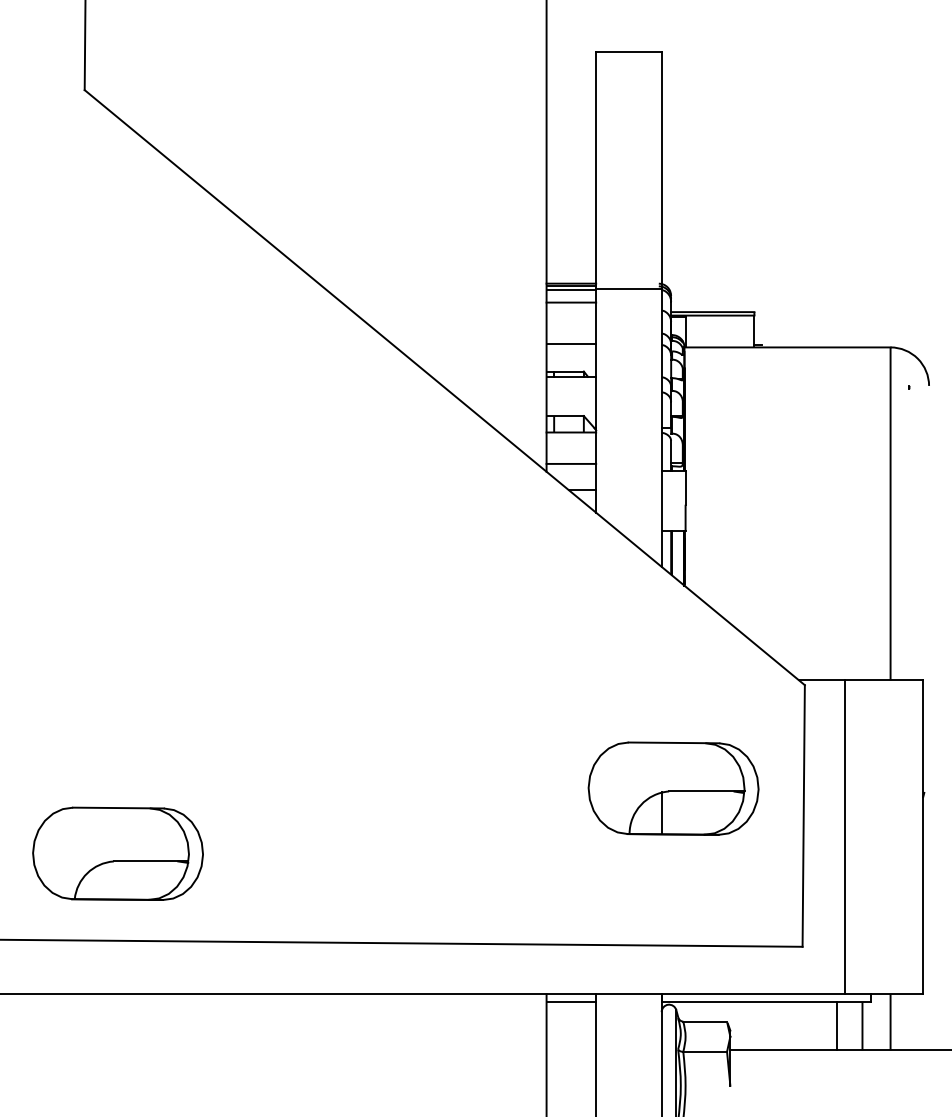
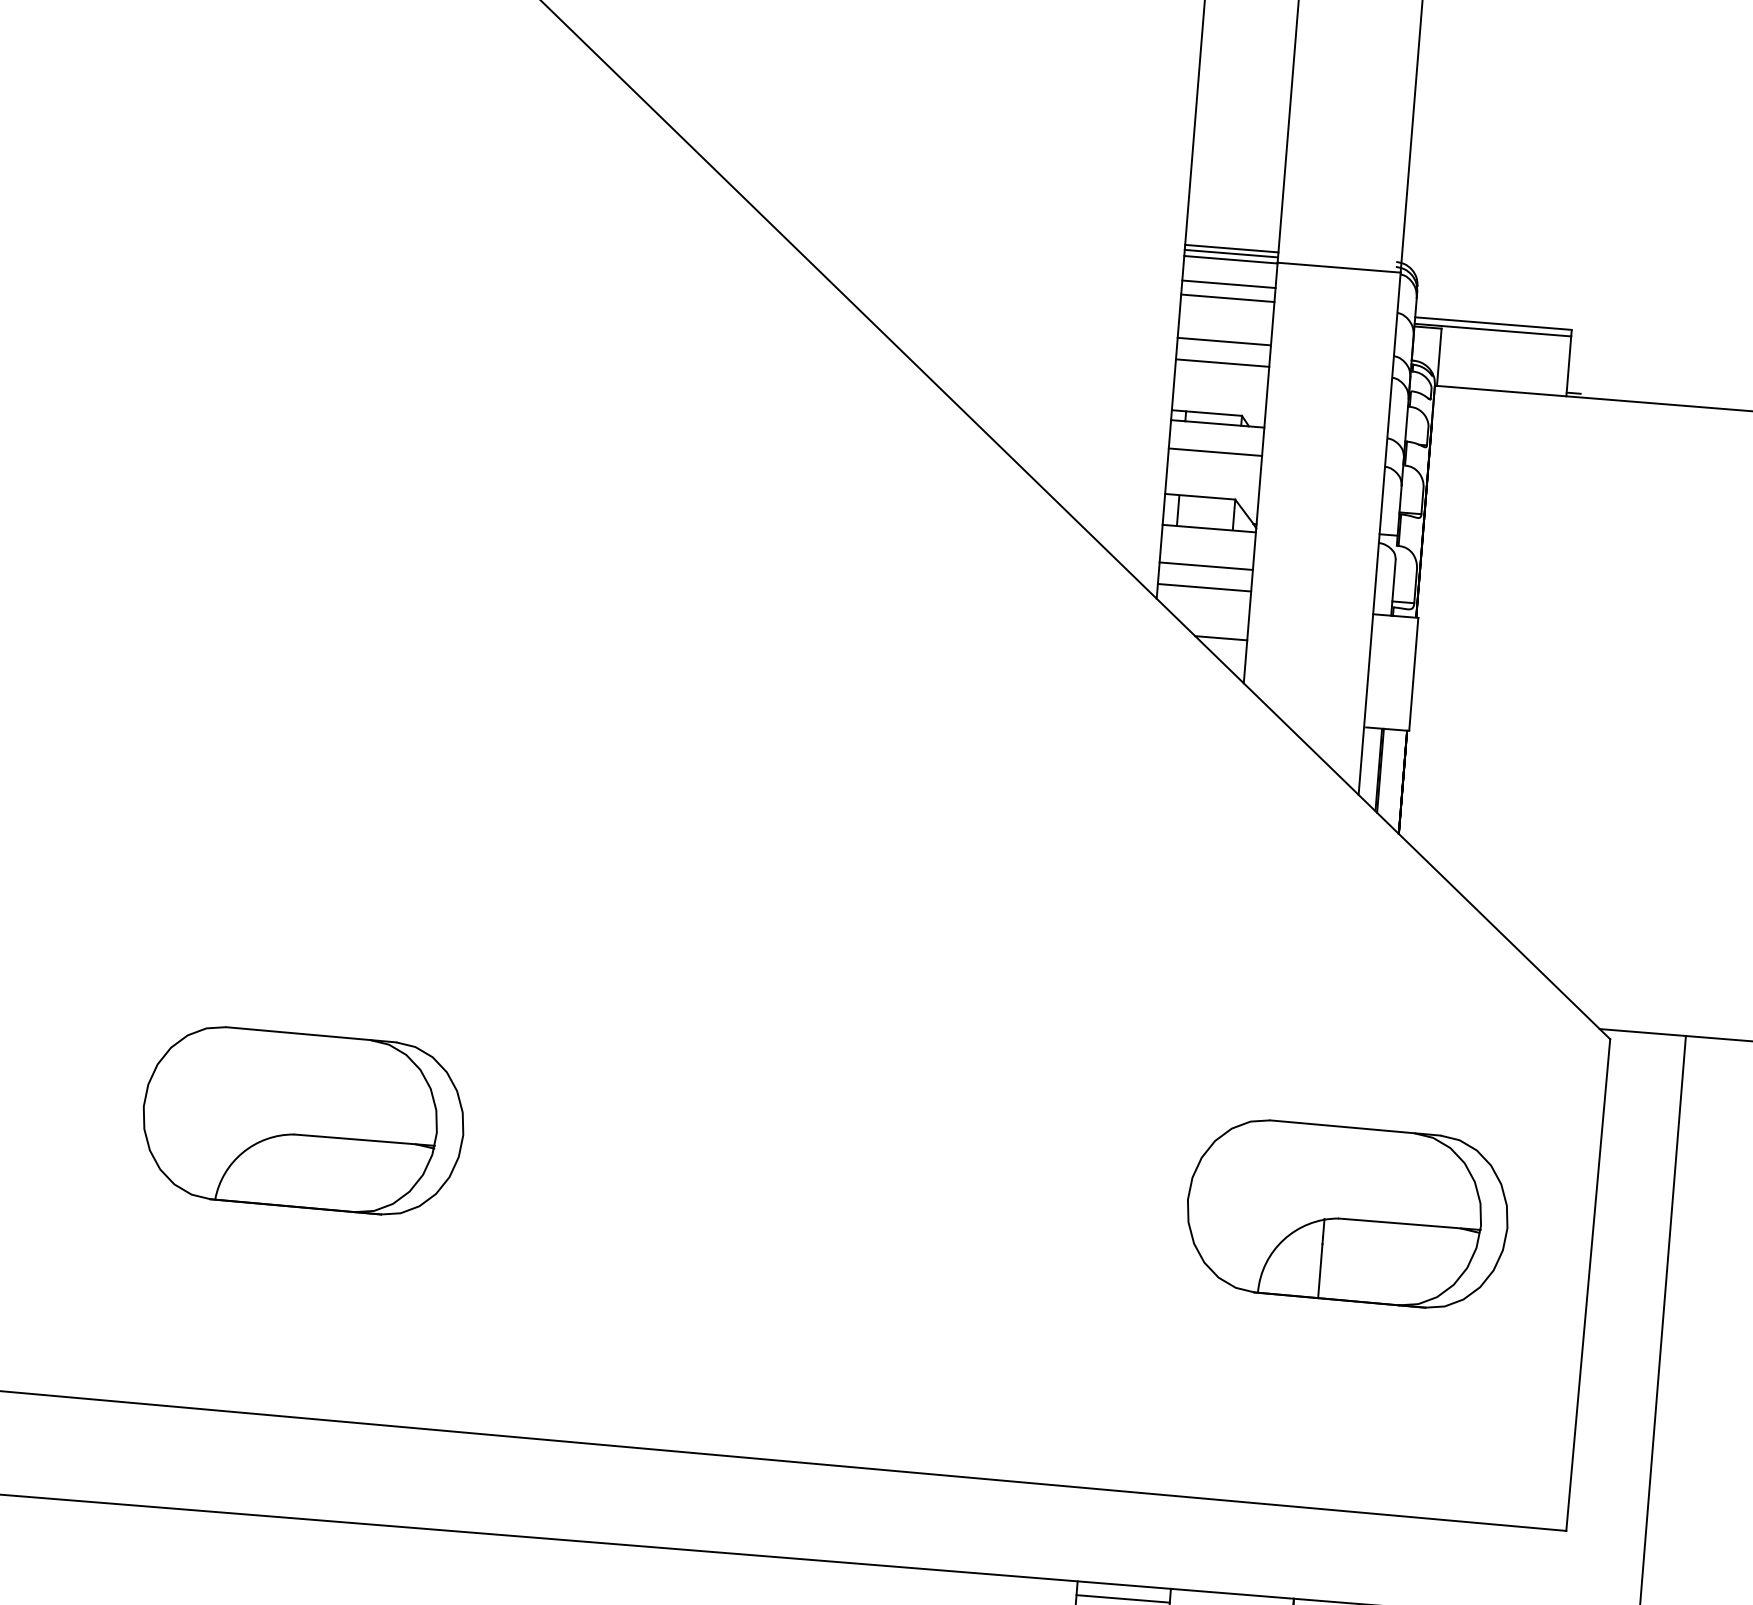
line: (571, 310) -> (1227, 299), added
line: (571, 333) -> (1224, 342), added
line: (571, 391) -> (1215, 451), added
line: (571, 452) -> (1206, 566), added
part: (117, 853) -> (302, 1120), moved

